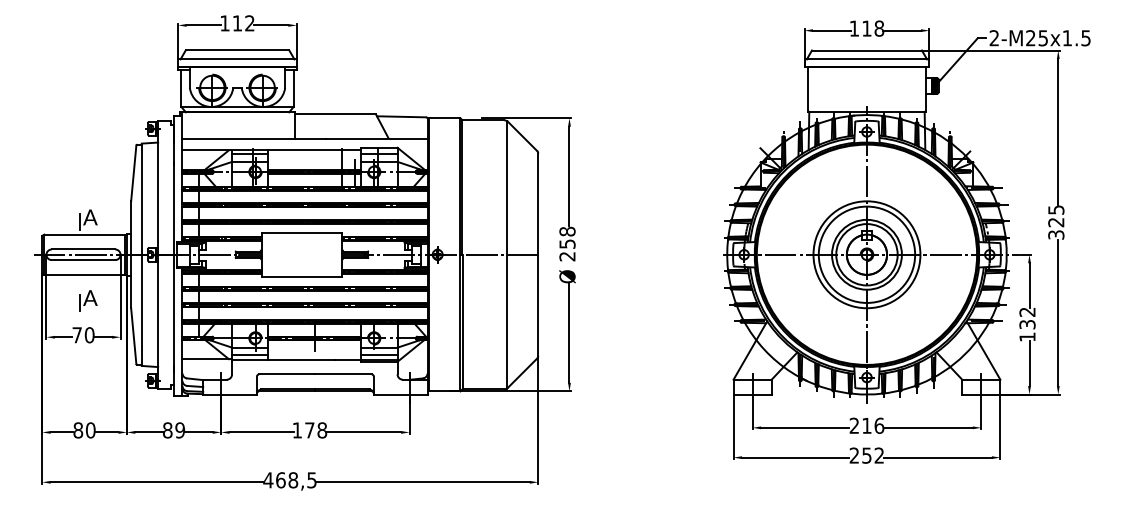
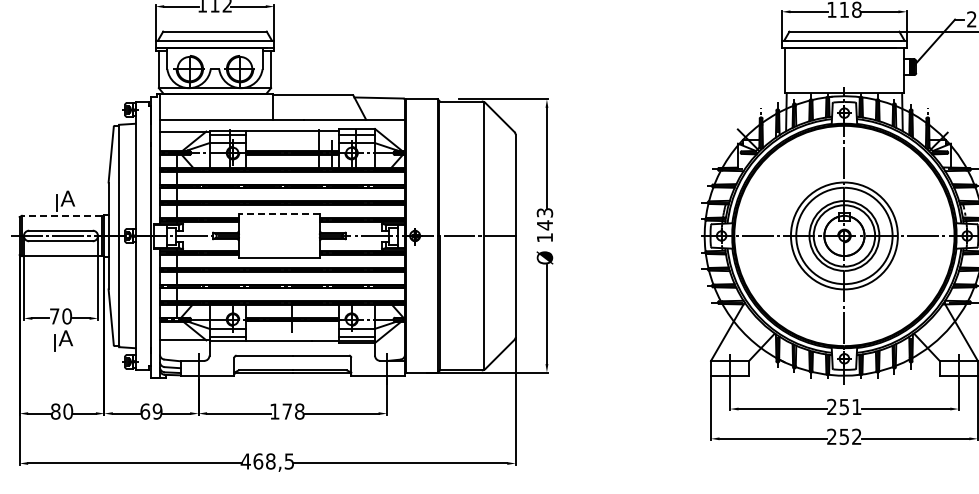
line: (301, 232) -> (278, 213), solid -> dashed
line: (84, 234) -> (61, 215), solid -> dashed
text: (567, 243) -> (544, 224), 258 -> 143
part: (88, 300) -> (63, 340), moved
text: (873, 425) -> (850, 406), 216 -> 251
text: (167, 430) -> (144, 411), 89 -> 69

